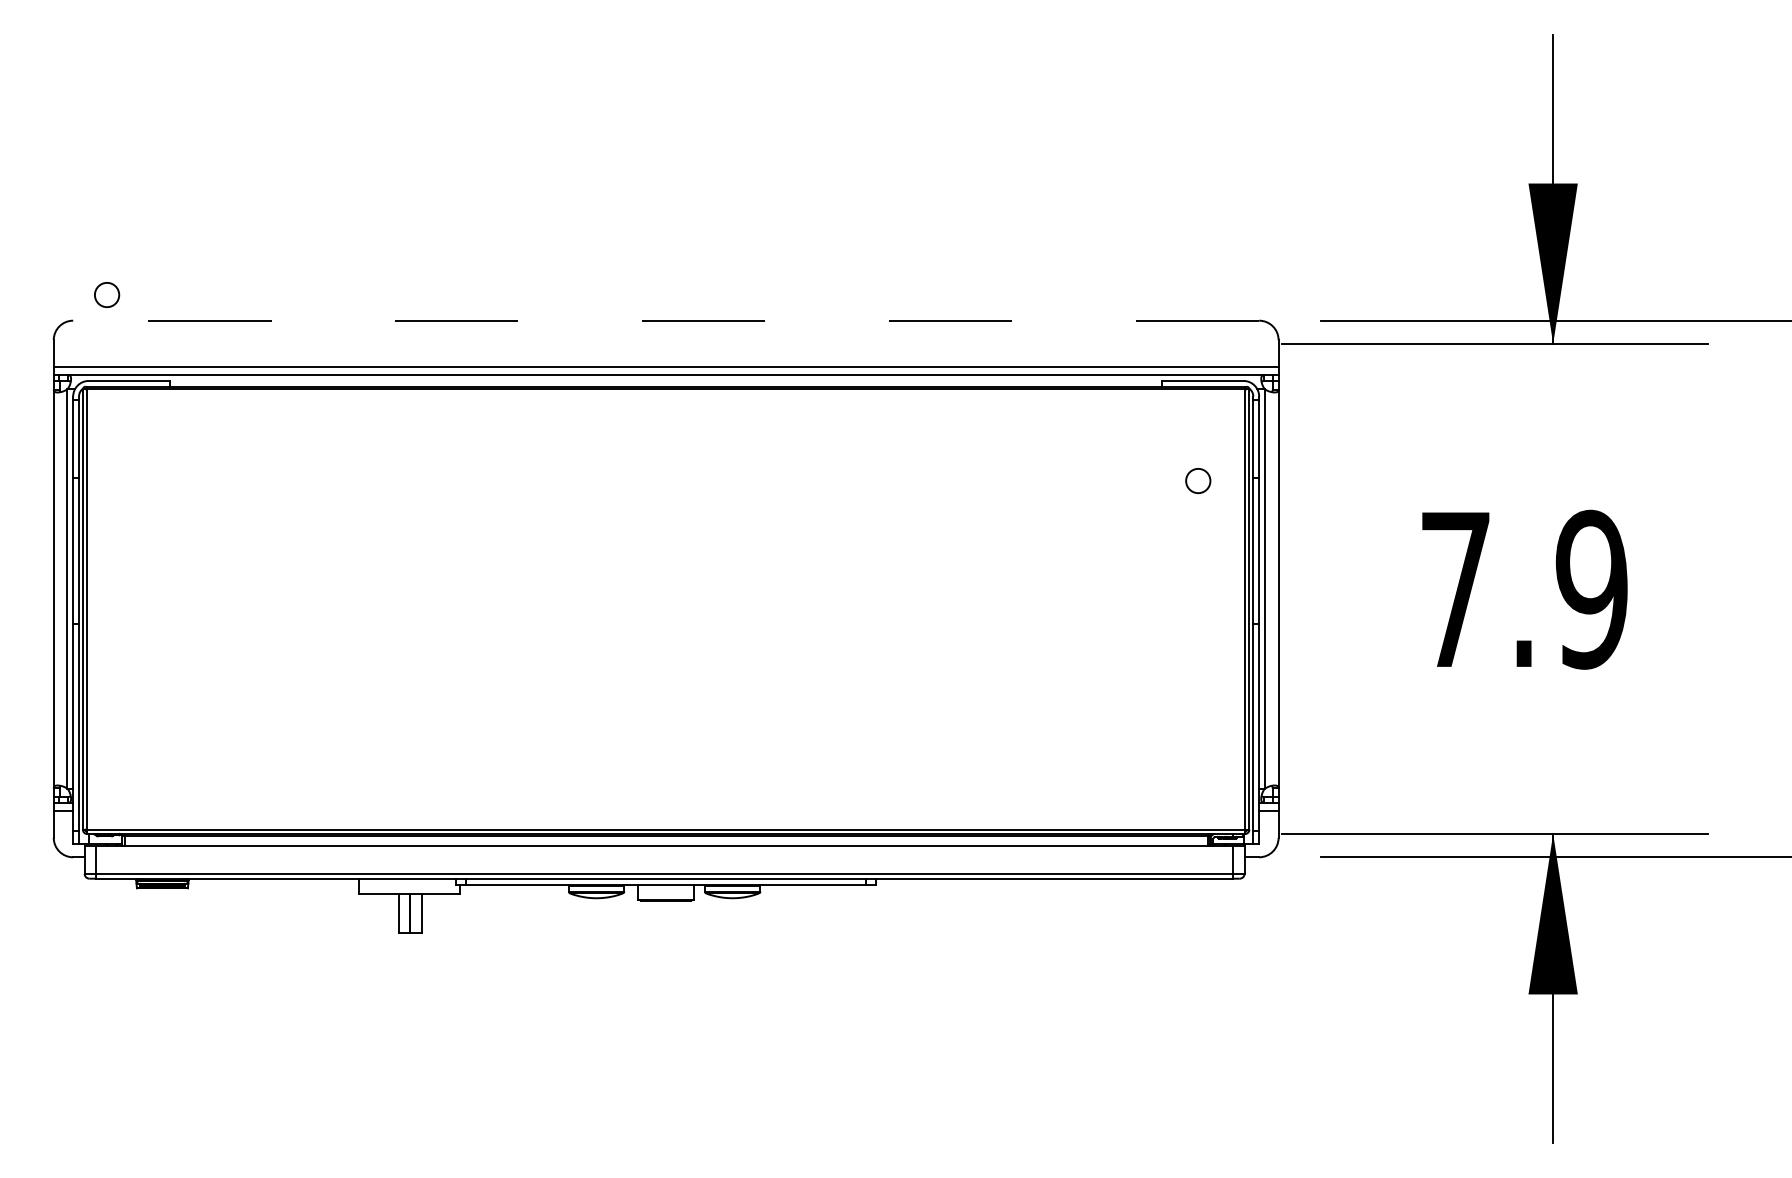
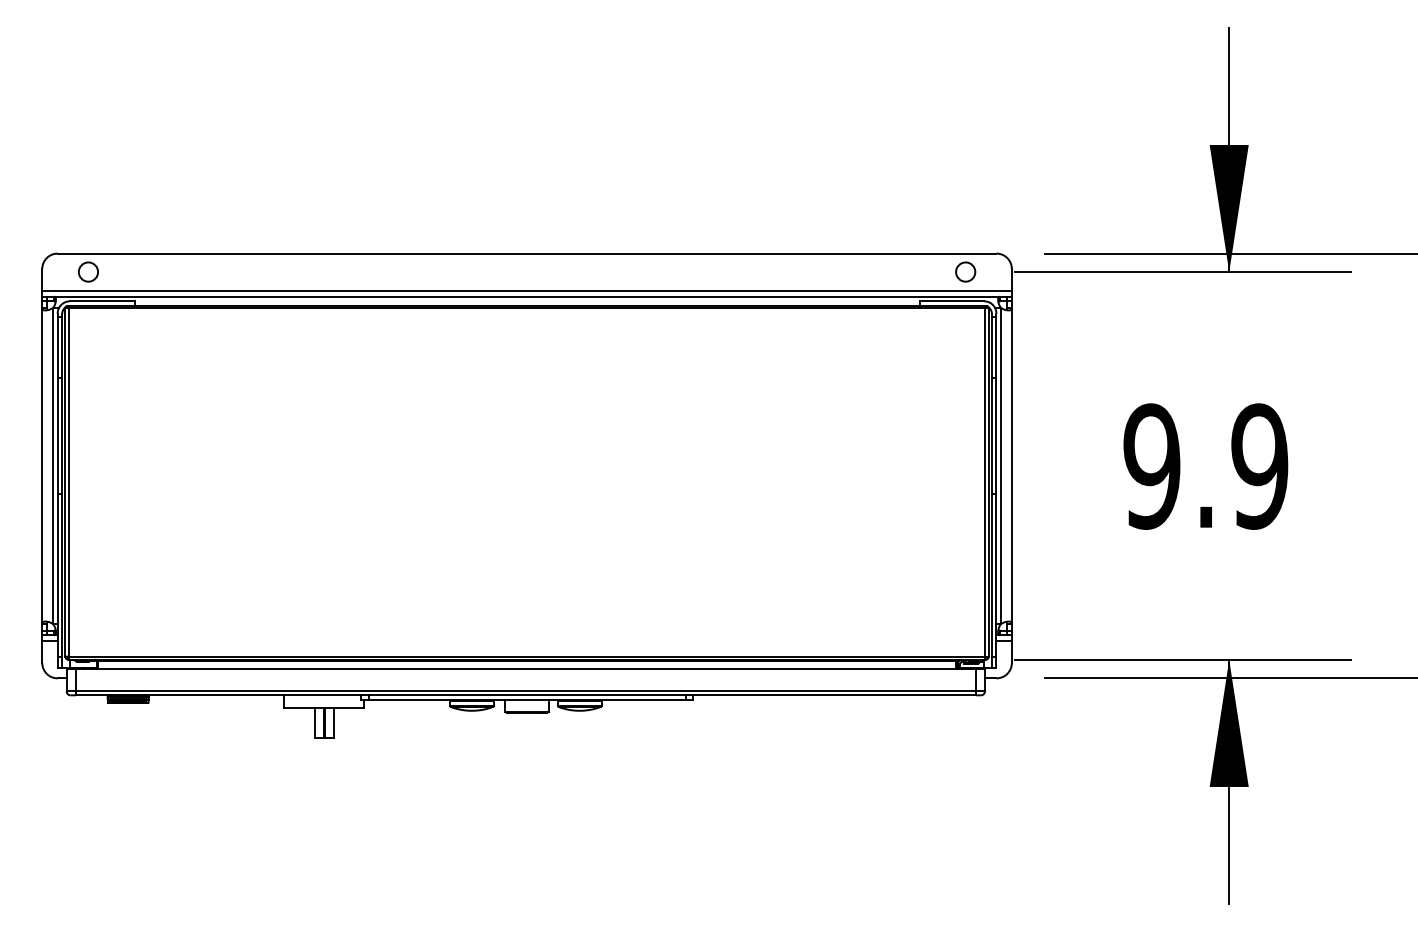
circle: (107, 294) -> (88, 271), moved
line: (666, 320) -> (527, 253), dashed -> solid
circle: (1198, 481) -> (965, 272), moved
text: (1455, 589) -> (1151, 466), 7.9 -> 9.9

